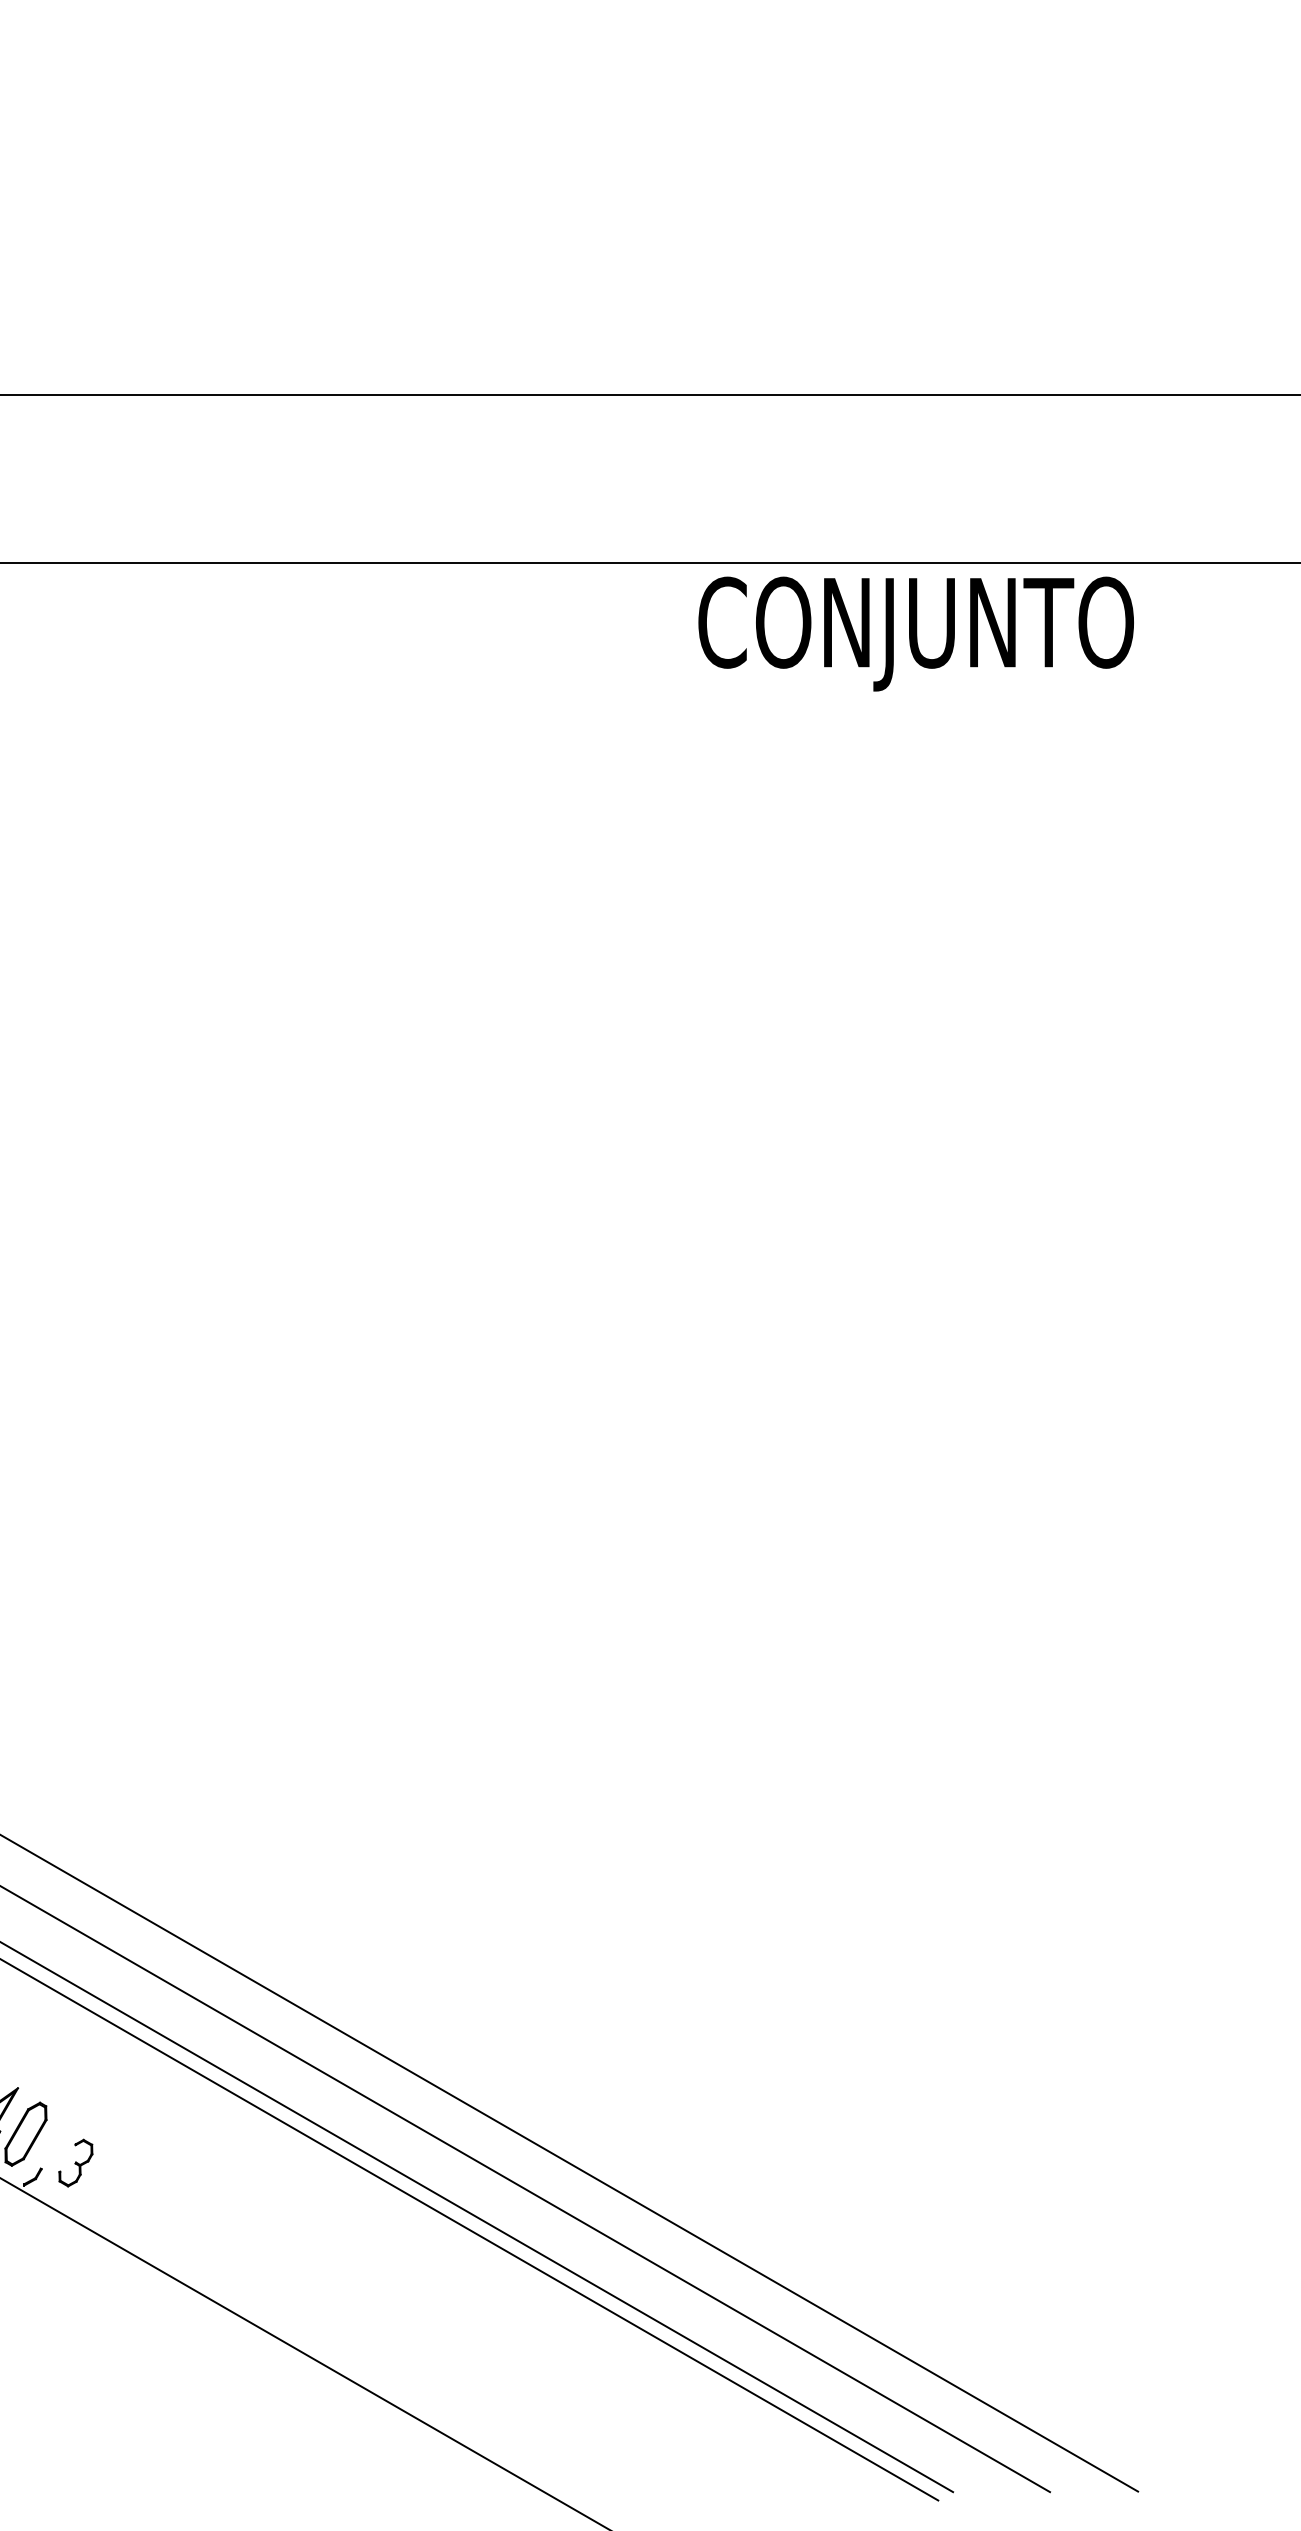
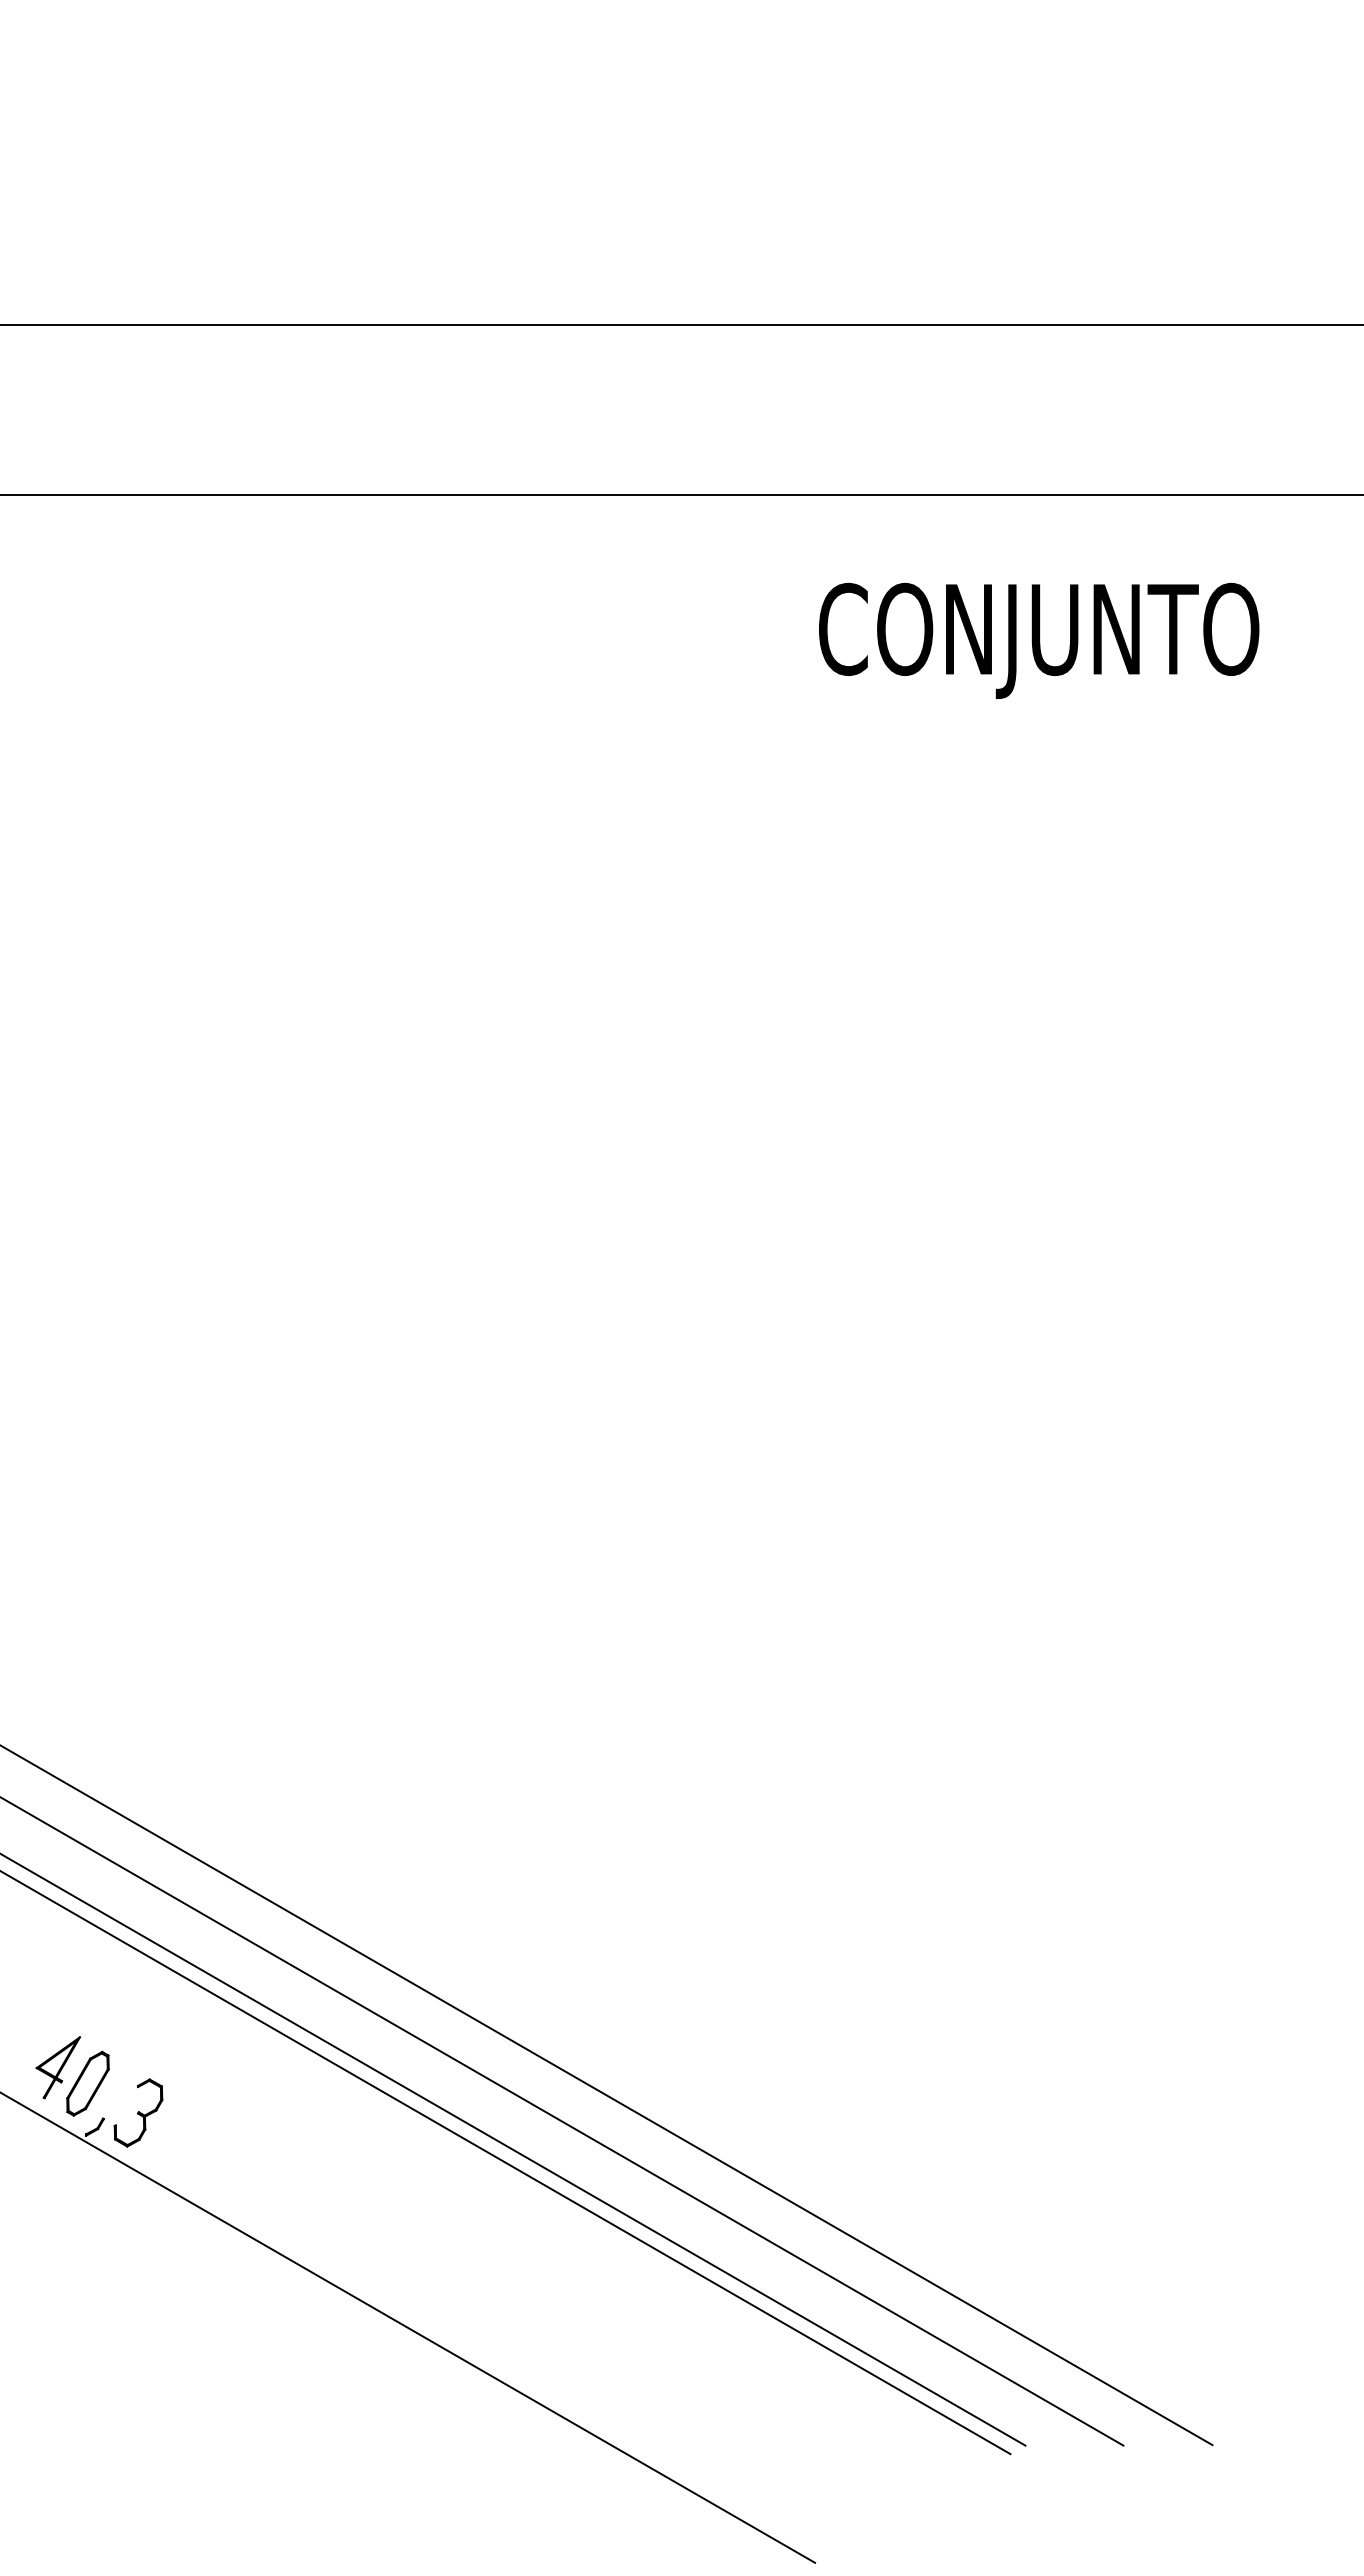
text: (916, 633) -> (1039, 640), moved
part: (75, 2162) -> (138, 2112), size x1.43

